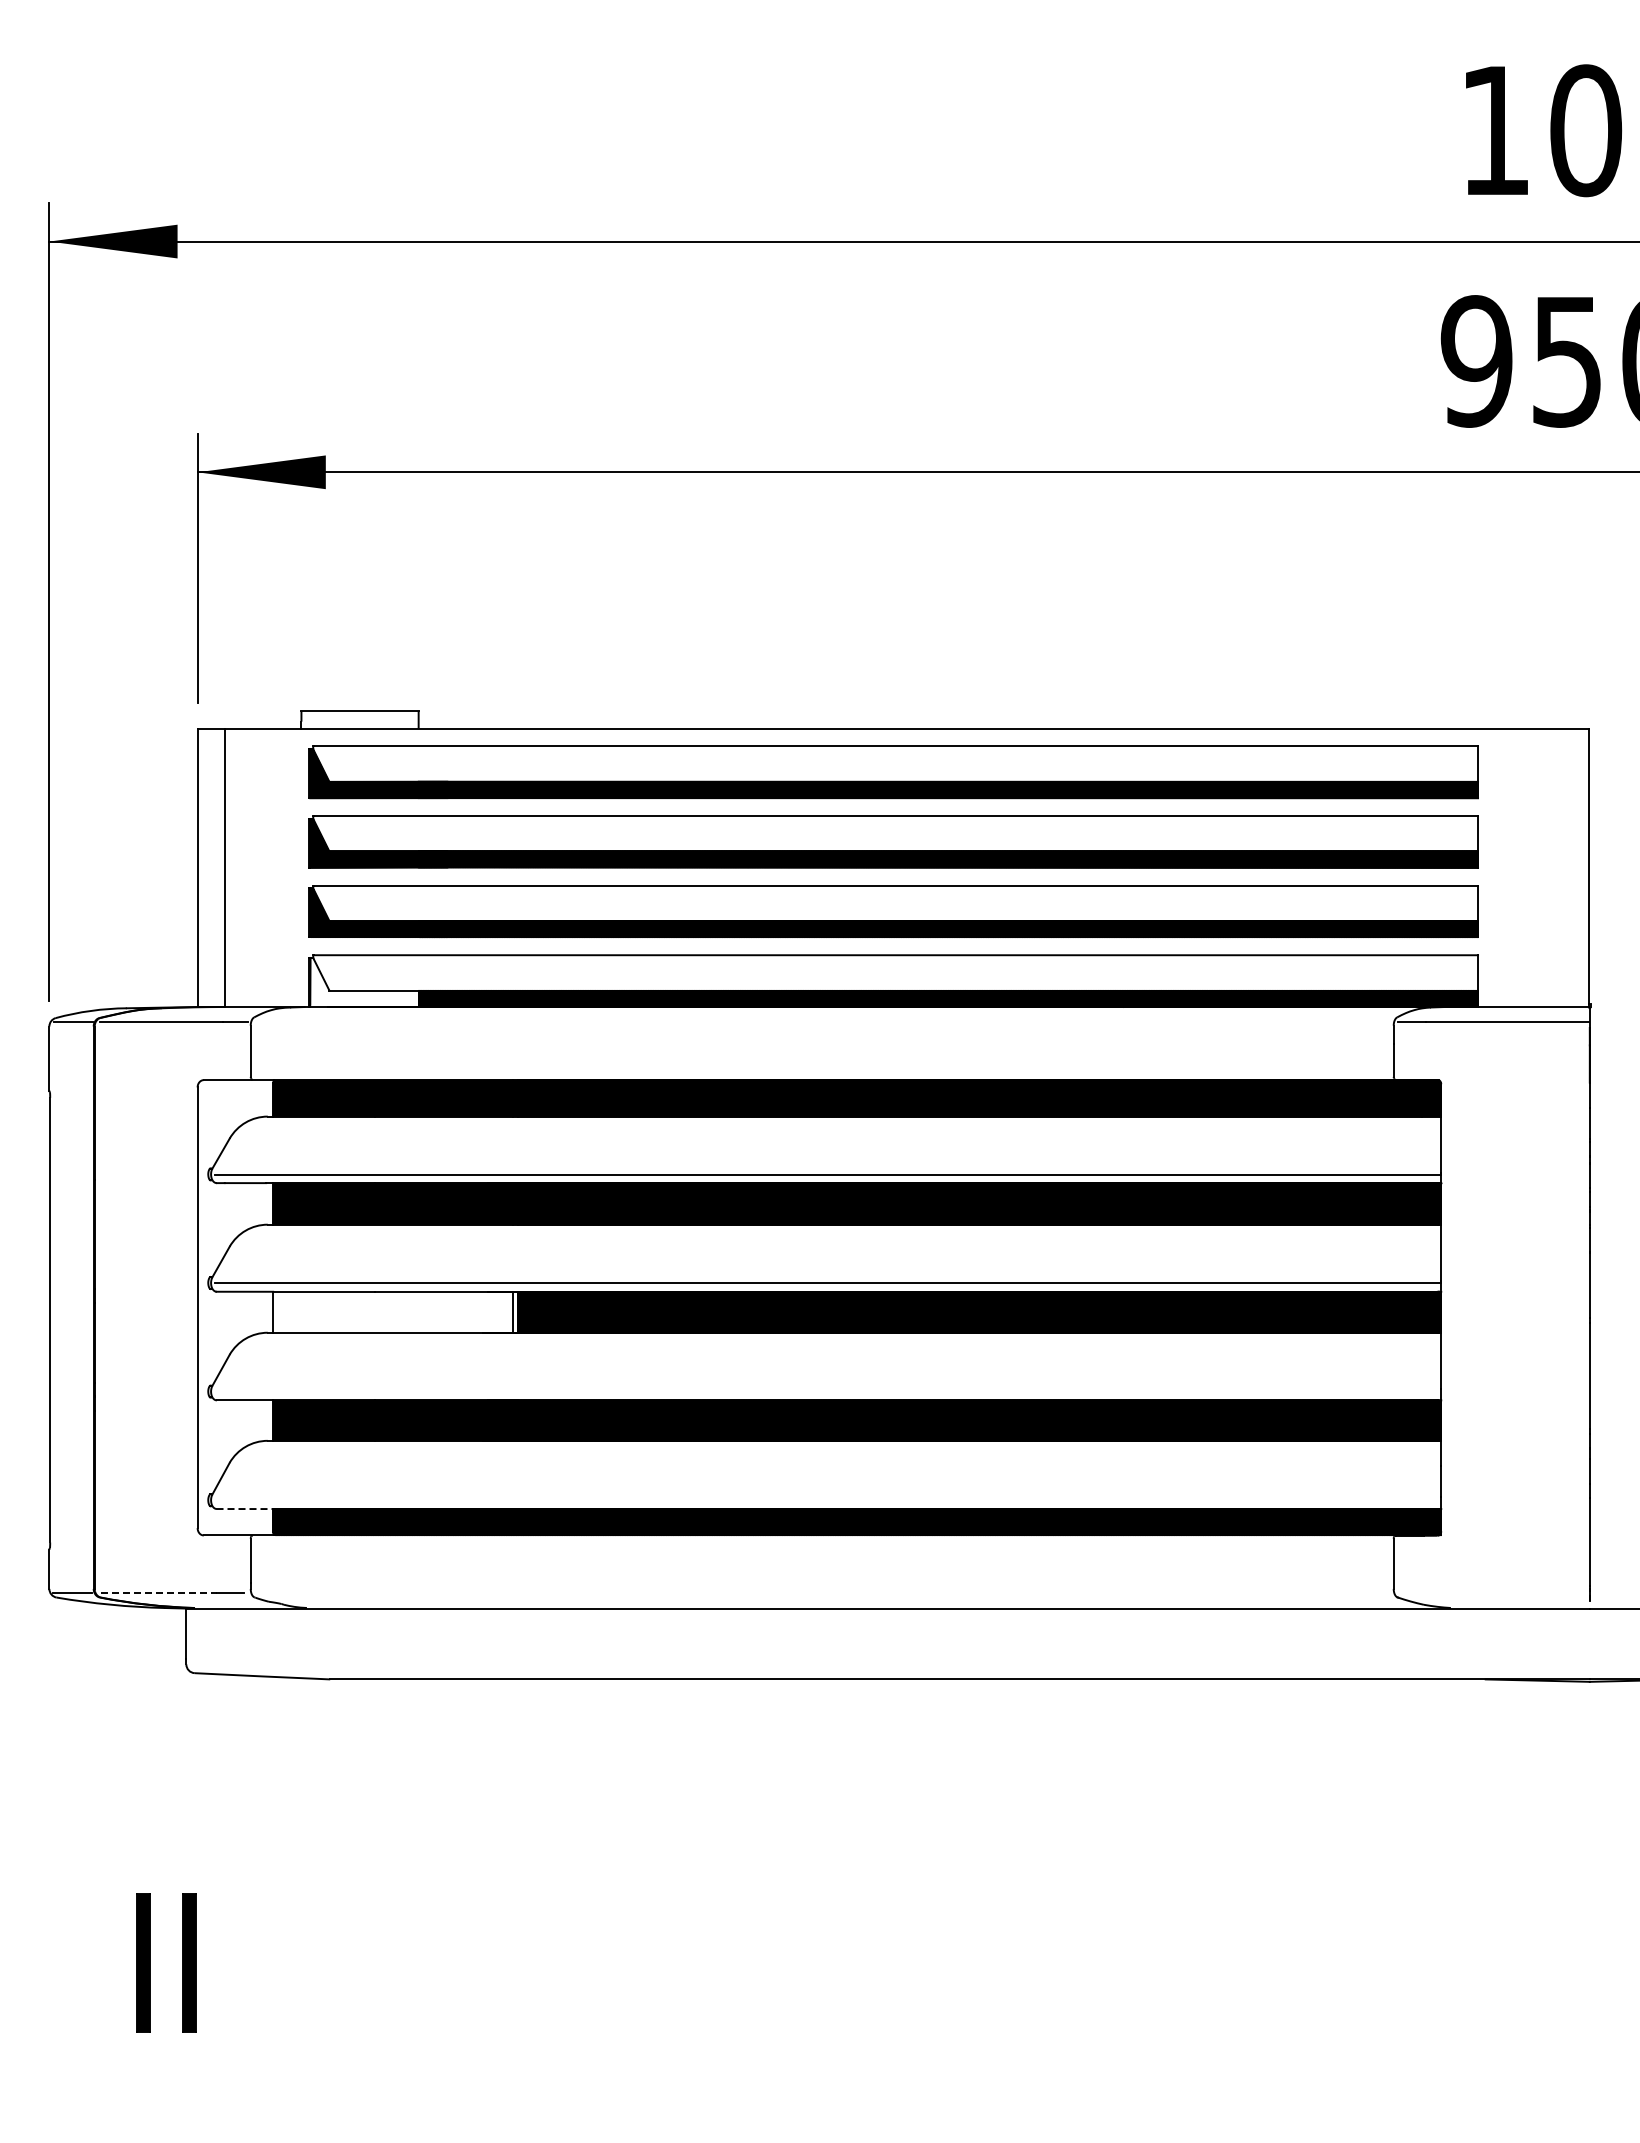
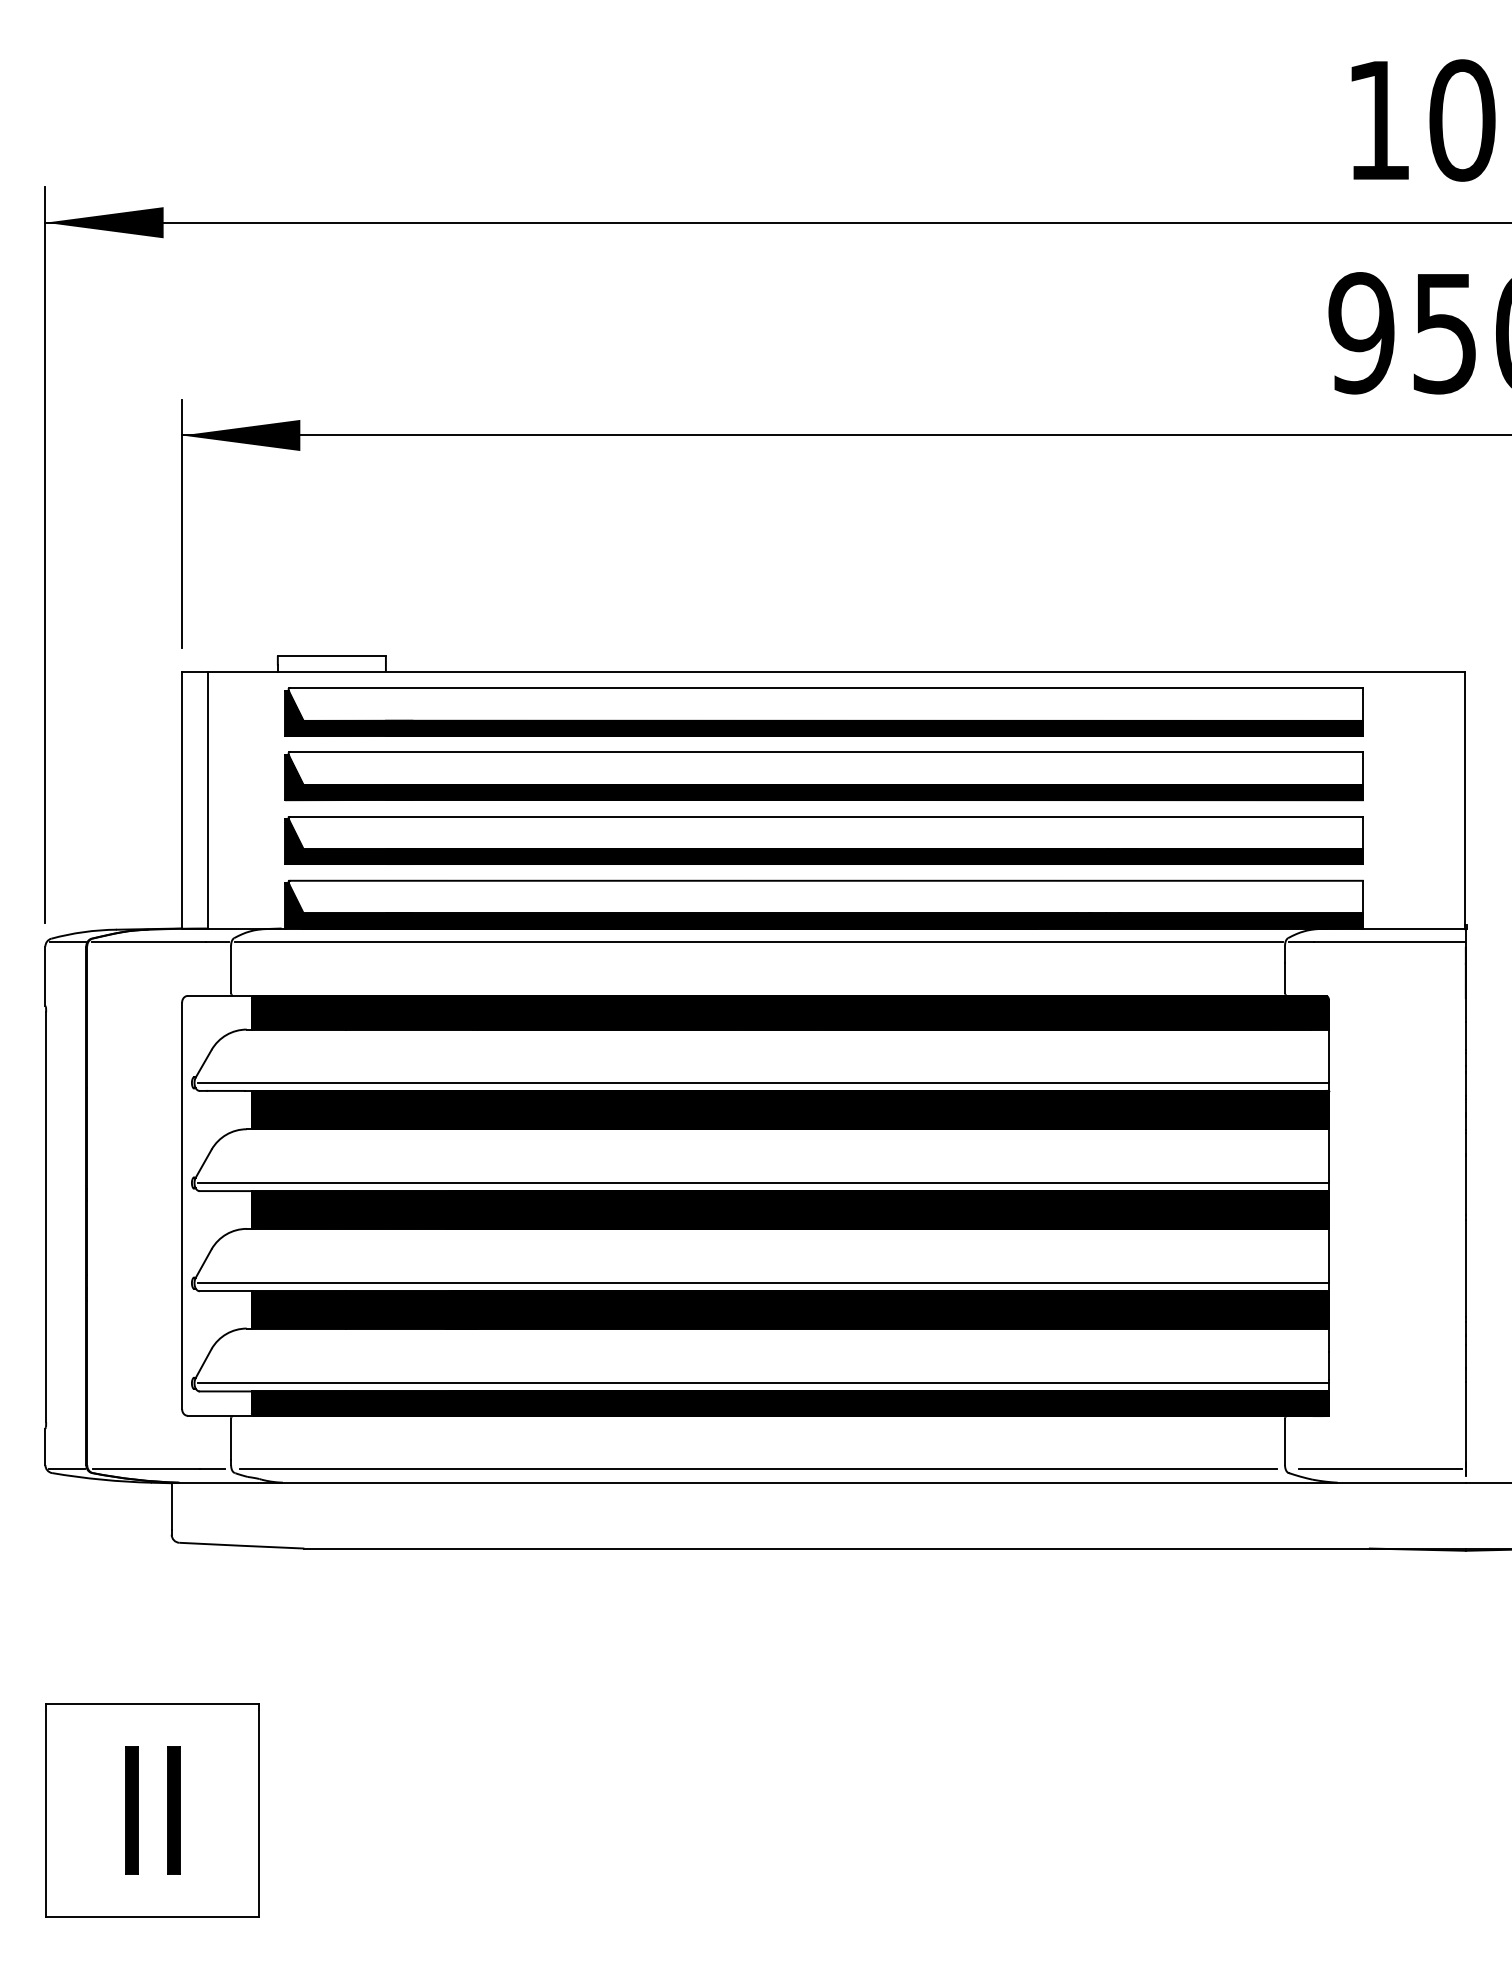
hatch: (378, 981) -> (348, 905), added
line: (822, 1022) -> (758, 942), added
hatch: (395, 1311) -> (364, 1209), added
line: (827, 1391) -> (762, 1283), added
line: (827, 1500) -> (762, 1383), added
line: (245, 1509) -> (226, 1391), dashed -> solid
line: (159, 1593) -> (146, 1469), dashed -> solid
line: (822, 1593) -> (758, 1469), added
line: (1496, 1593) -> (1379, 1469), added
part: (165, 1963) -> (152, 1810), added

